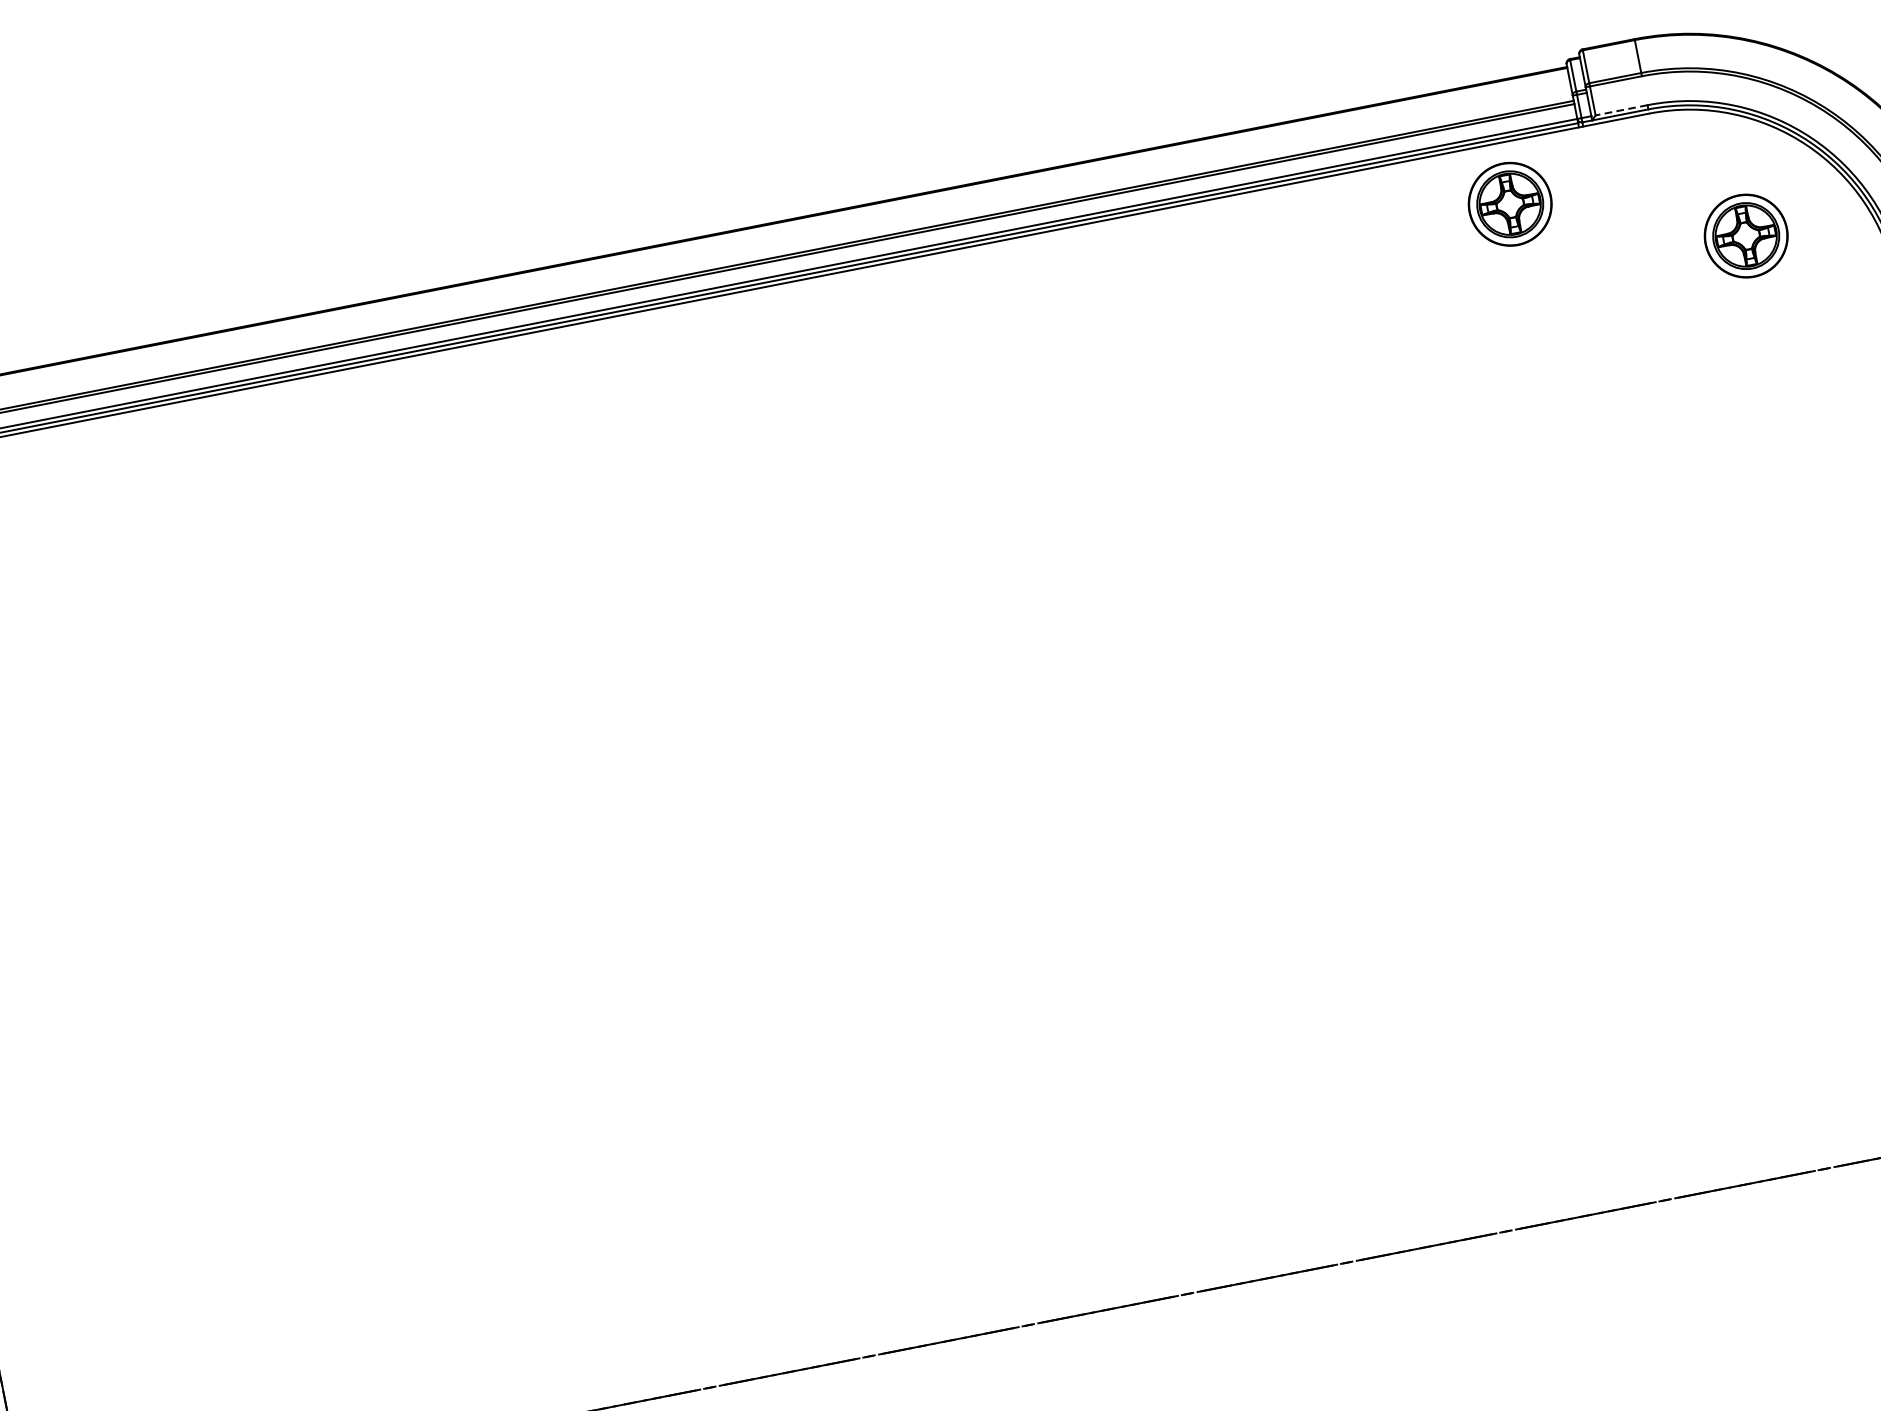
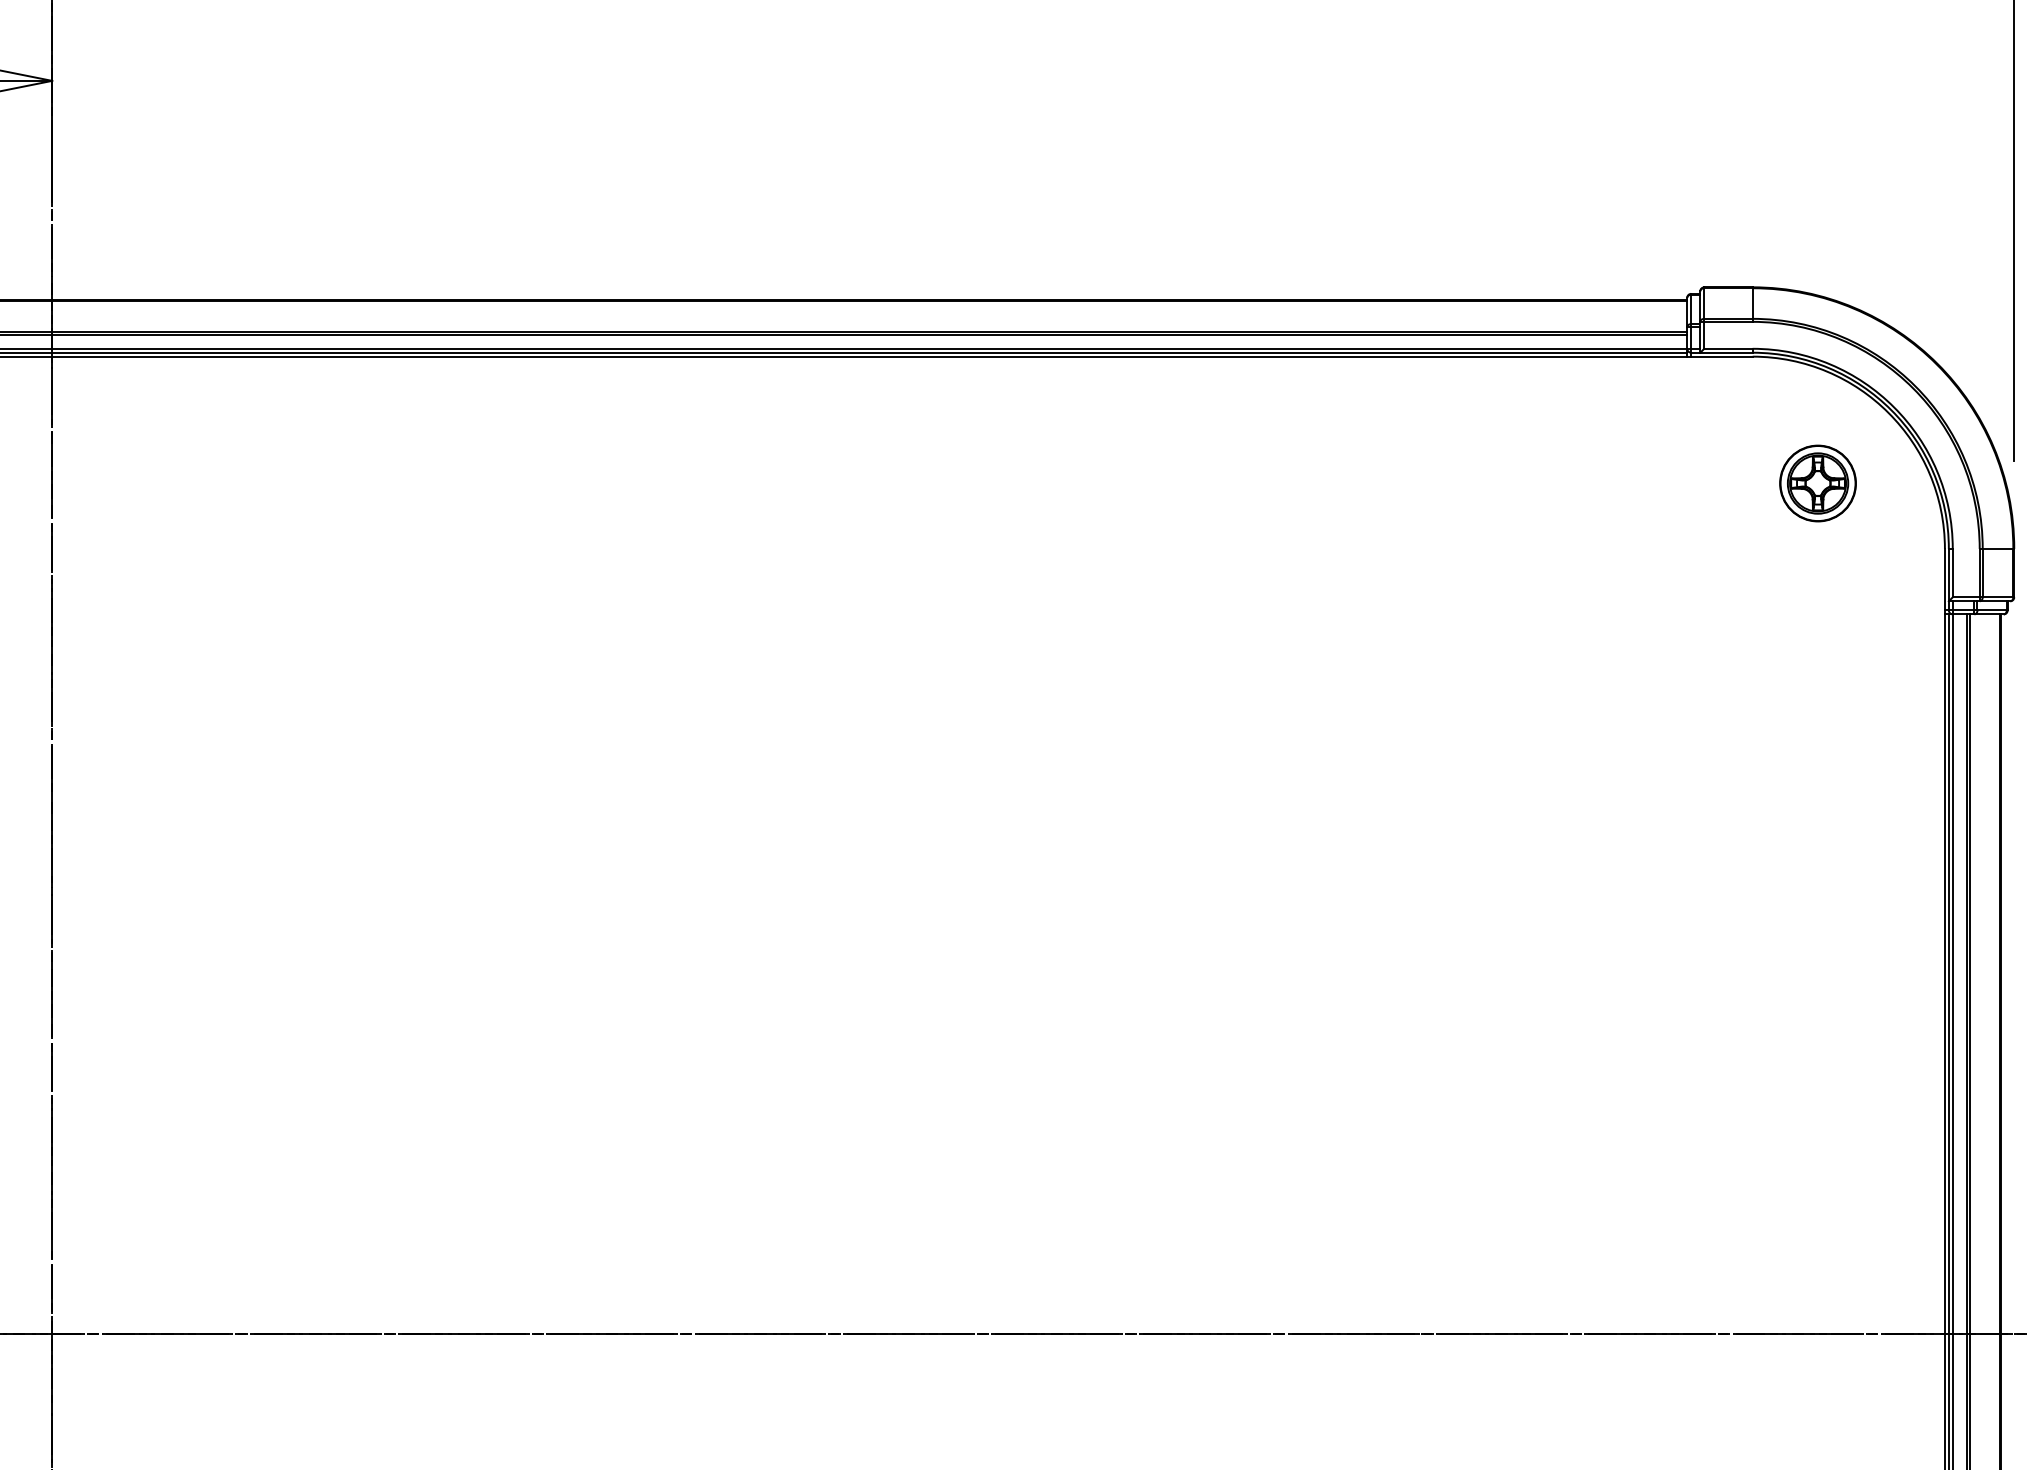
line: (1620, 110) -> (1727, 348), dashed -> solid
part: (1509, 204) -> (1611, 413), removed

